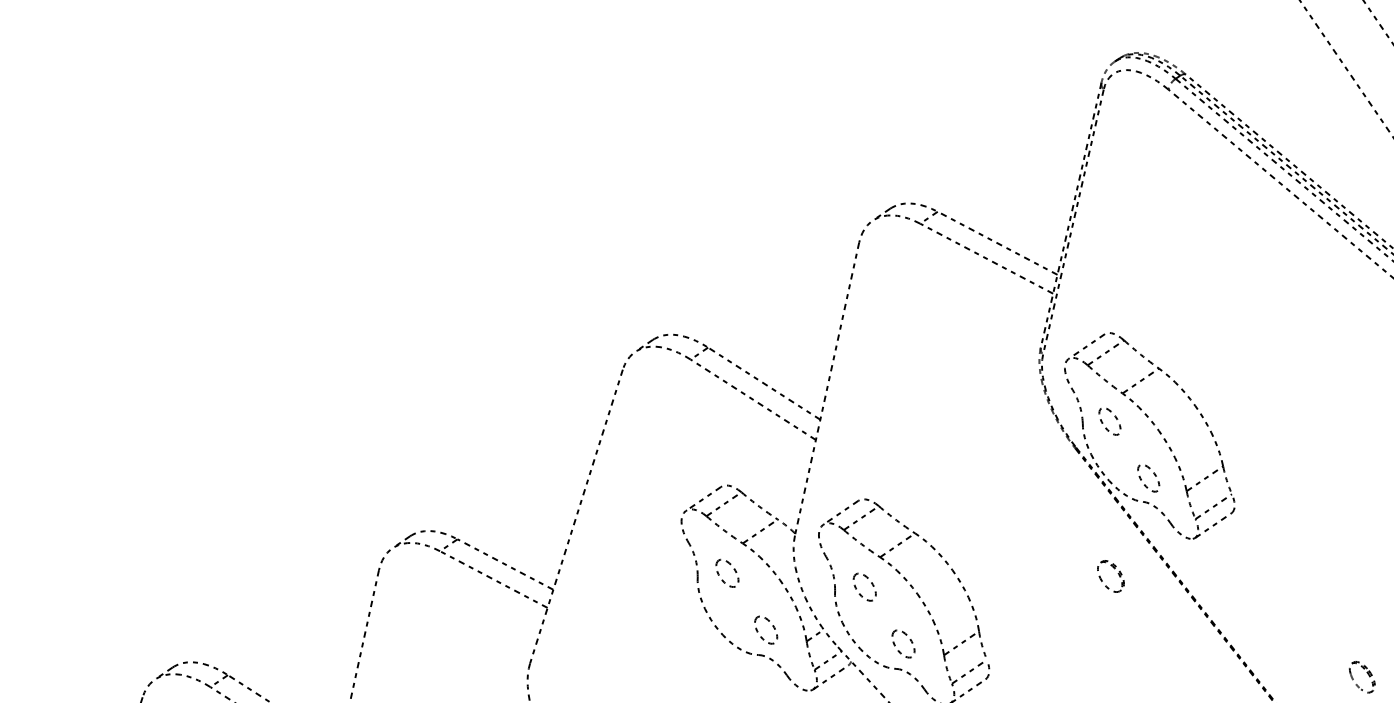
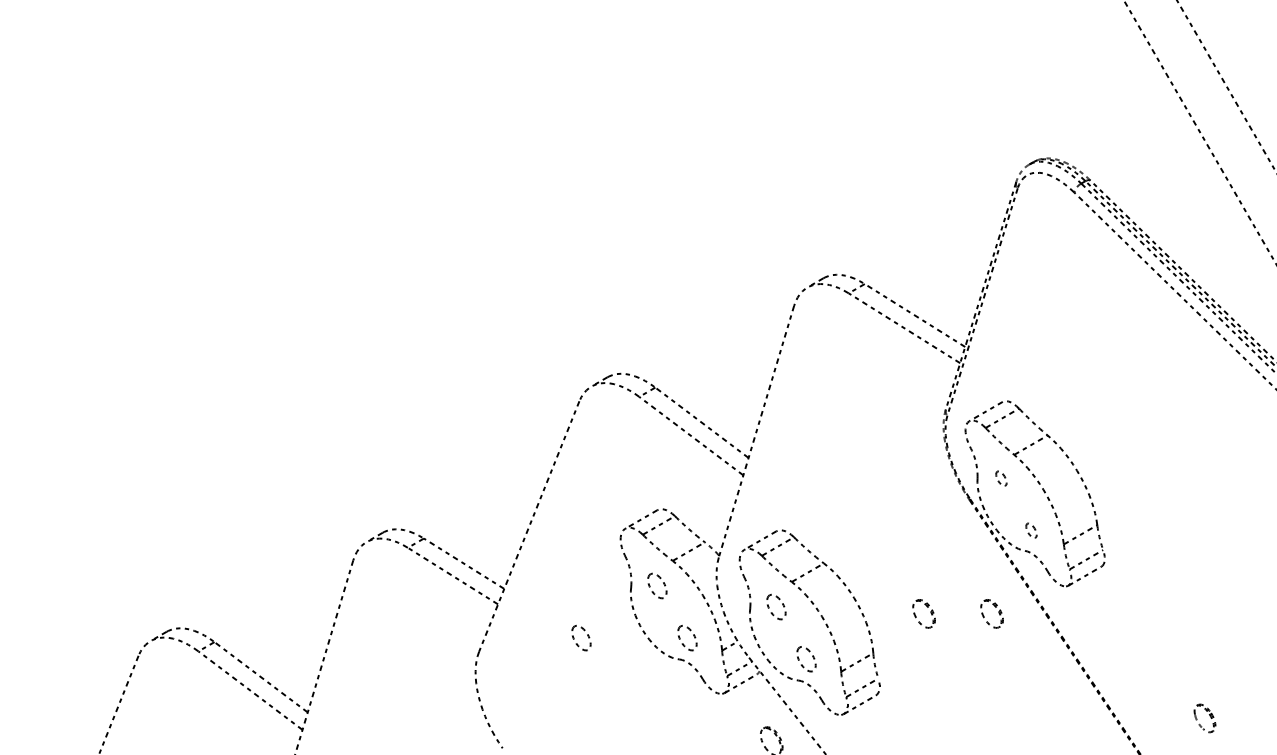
part: (1110, 421) -> (1001, 478), size x0.6
part: (1148, 478) -> (1031, 530), size x0.6
part: (1040, 581) -> (930, 613), added
part: (652, 636) -> (587, 636), added

